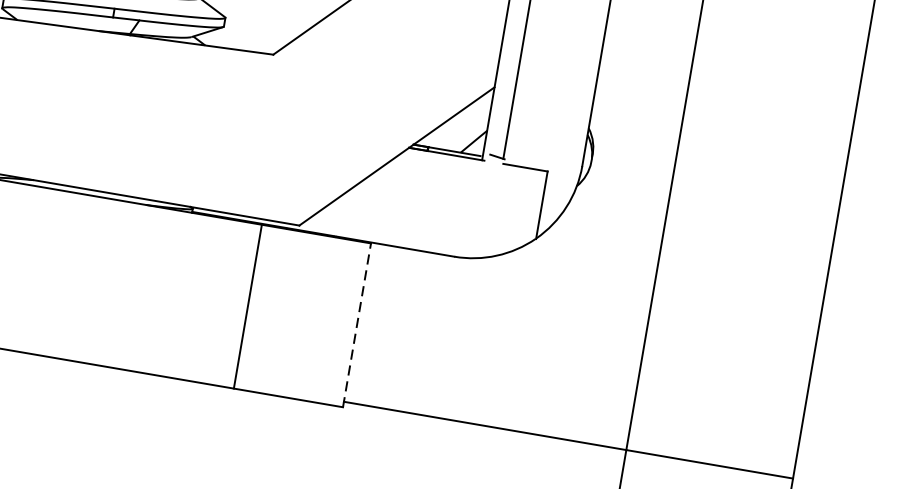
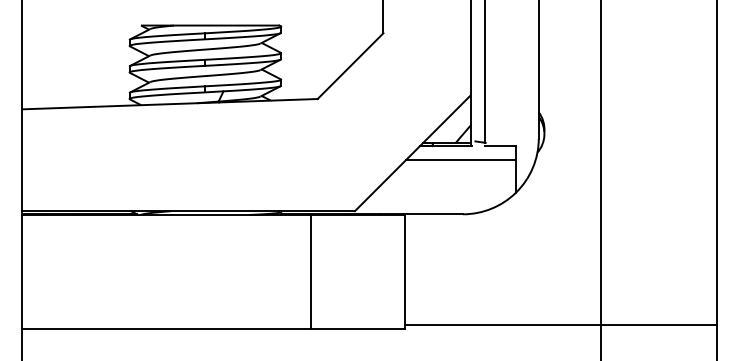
line: (464, 178) -> (460, 160), added
line: (247, 306) -> (310, 271), moved
line: (357, 324) -> (405, 271), dashed -> solid

